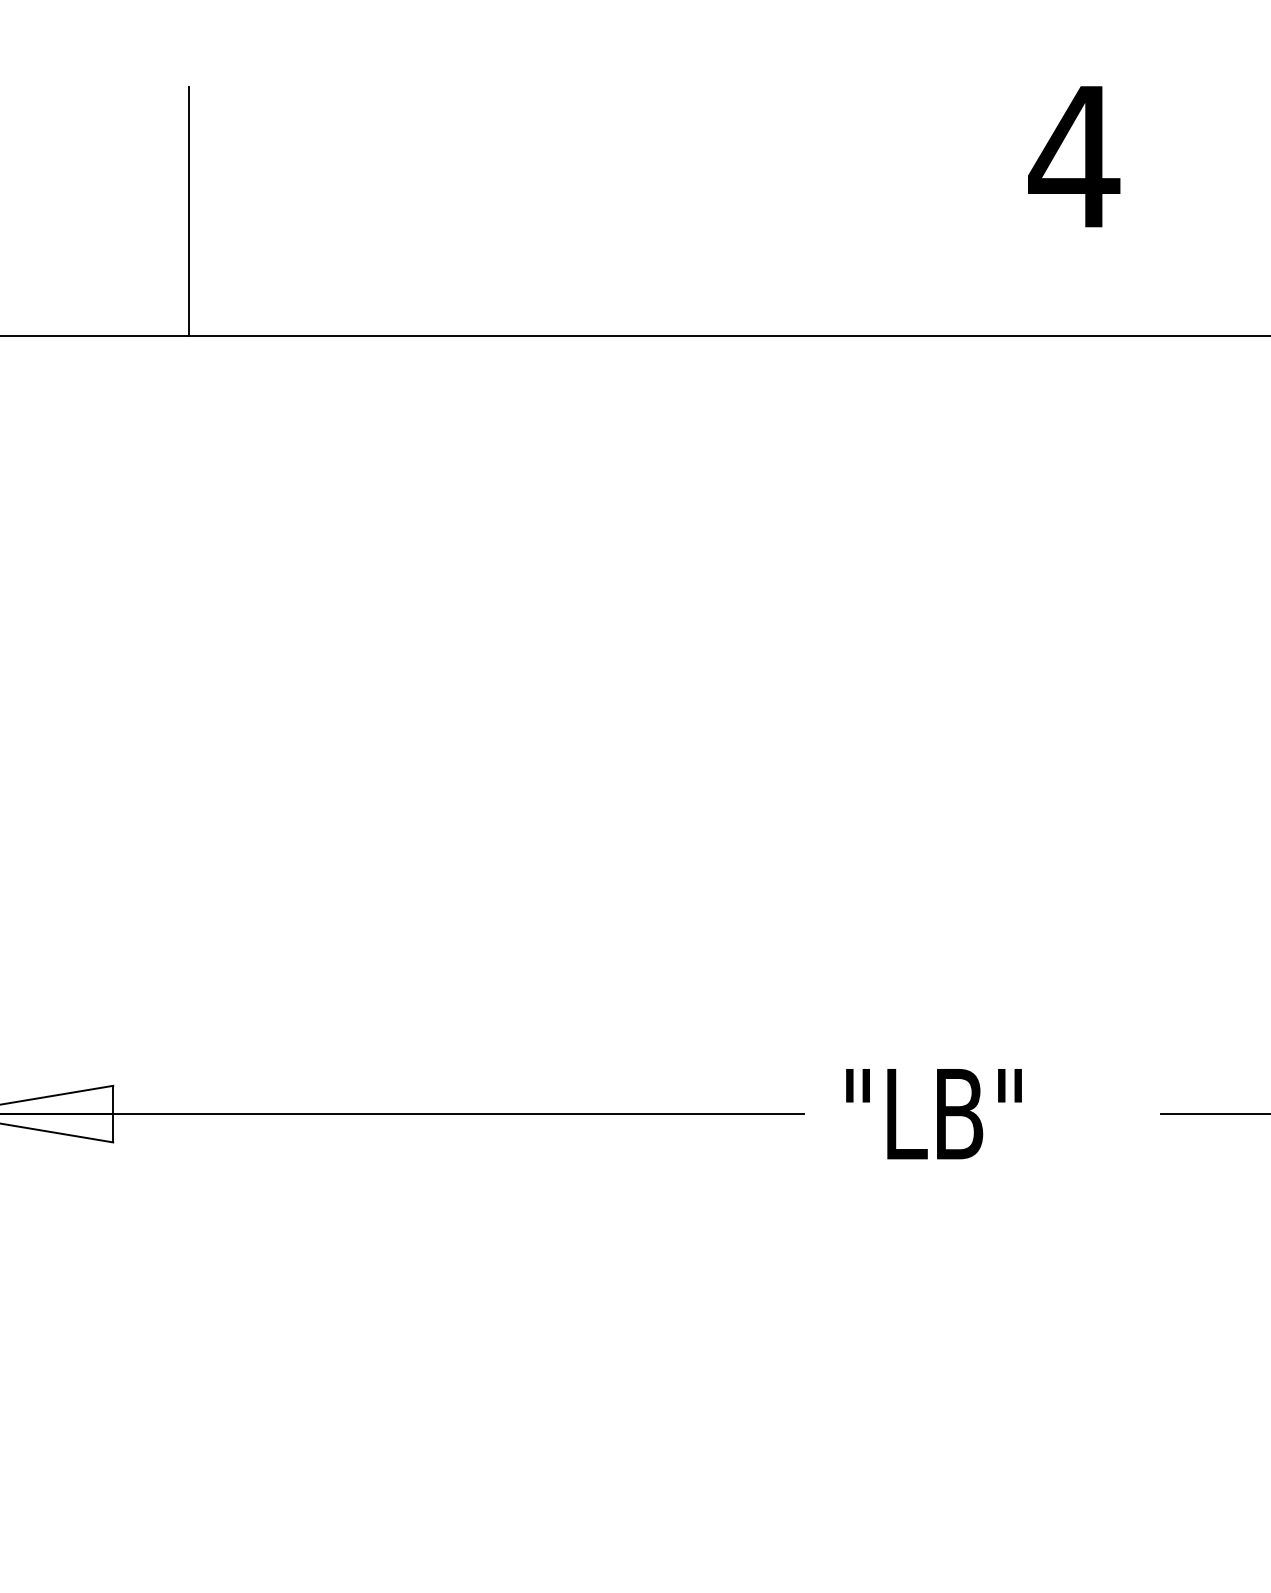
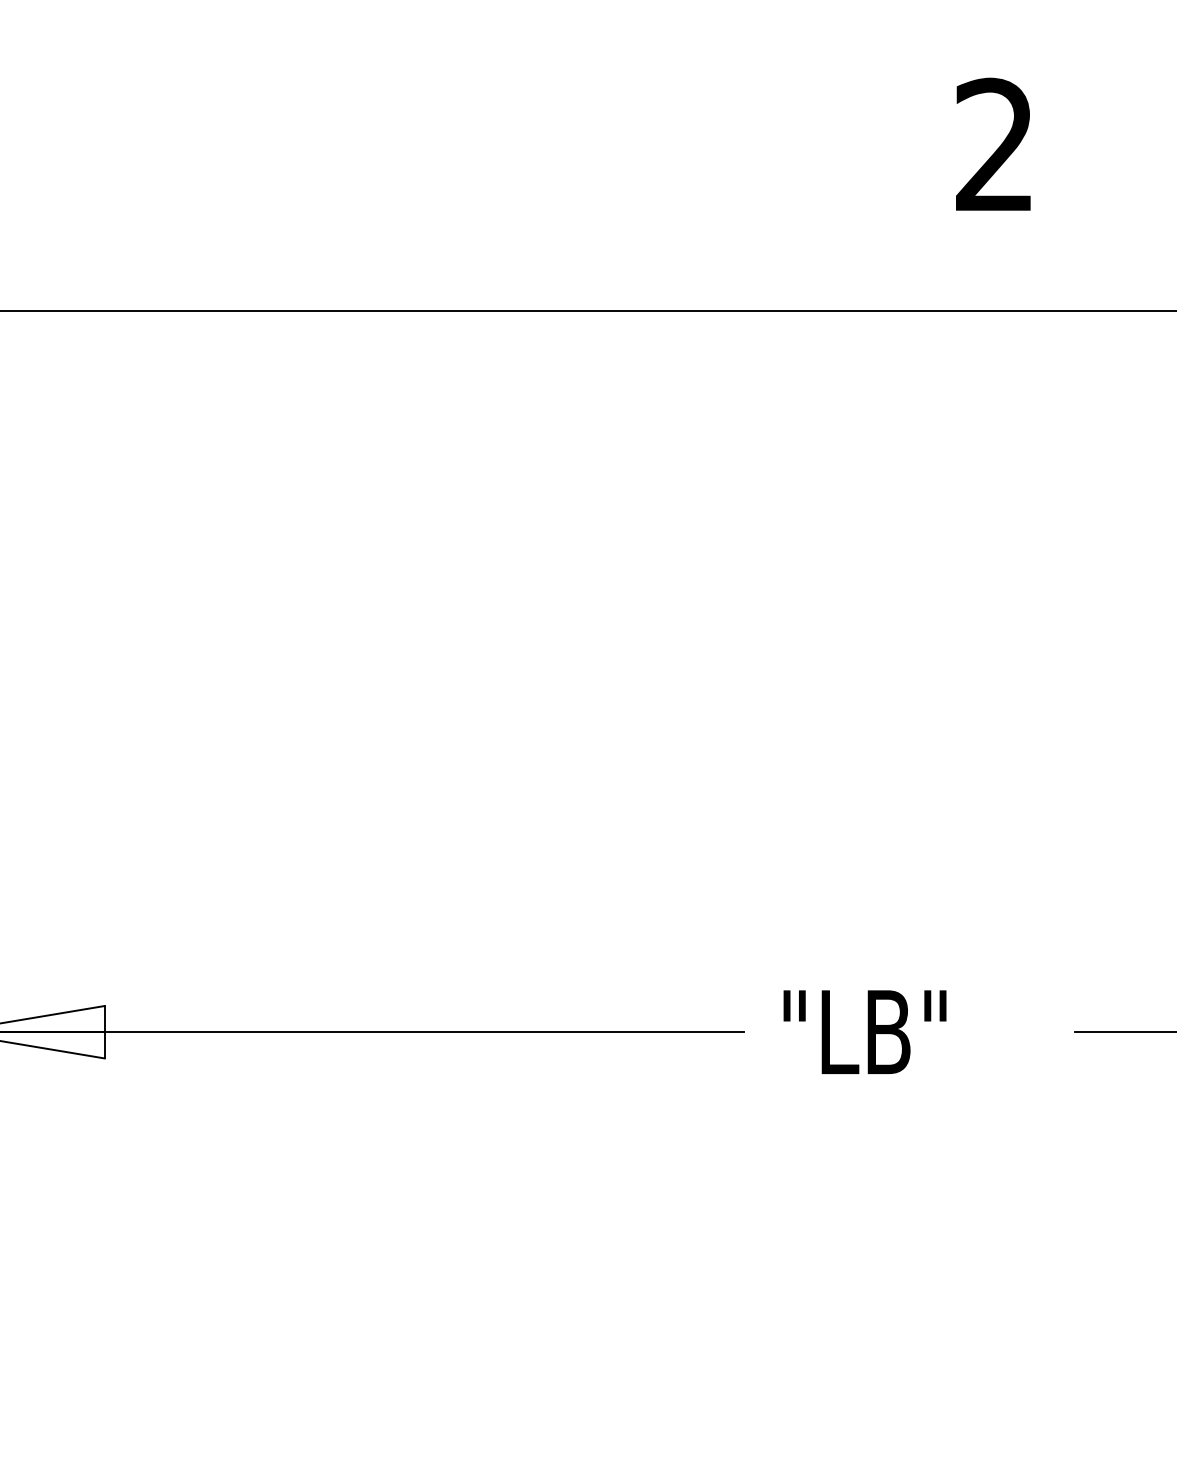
text: (1073, 154) -> (994, 143), 4 -> 2
line: (188, 211) -> (174, 196), removed

